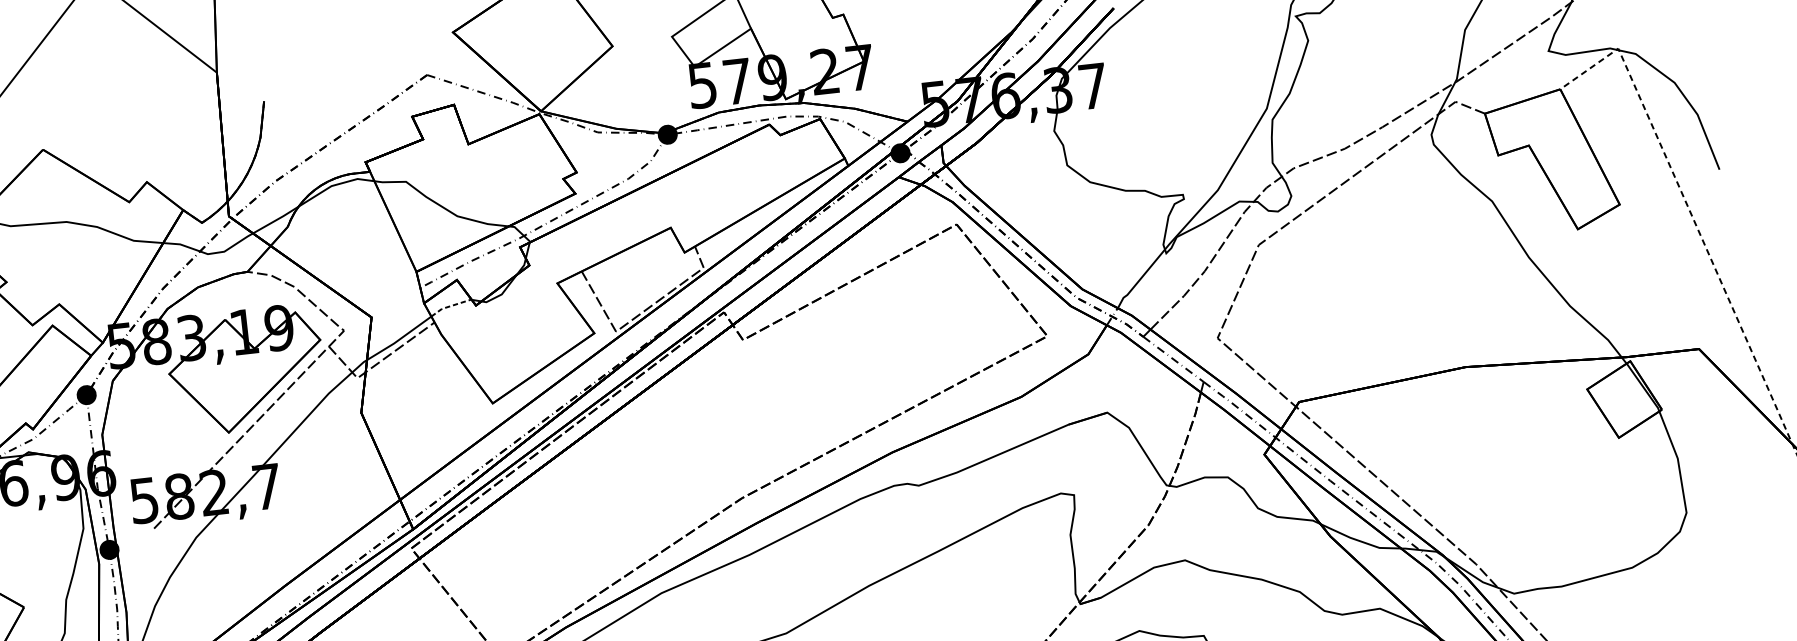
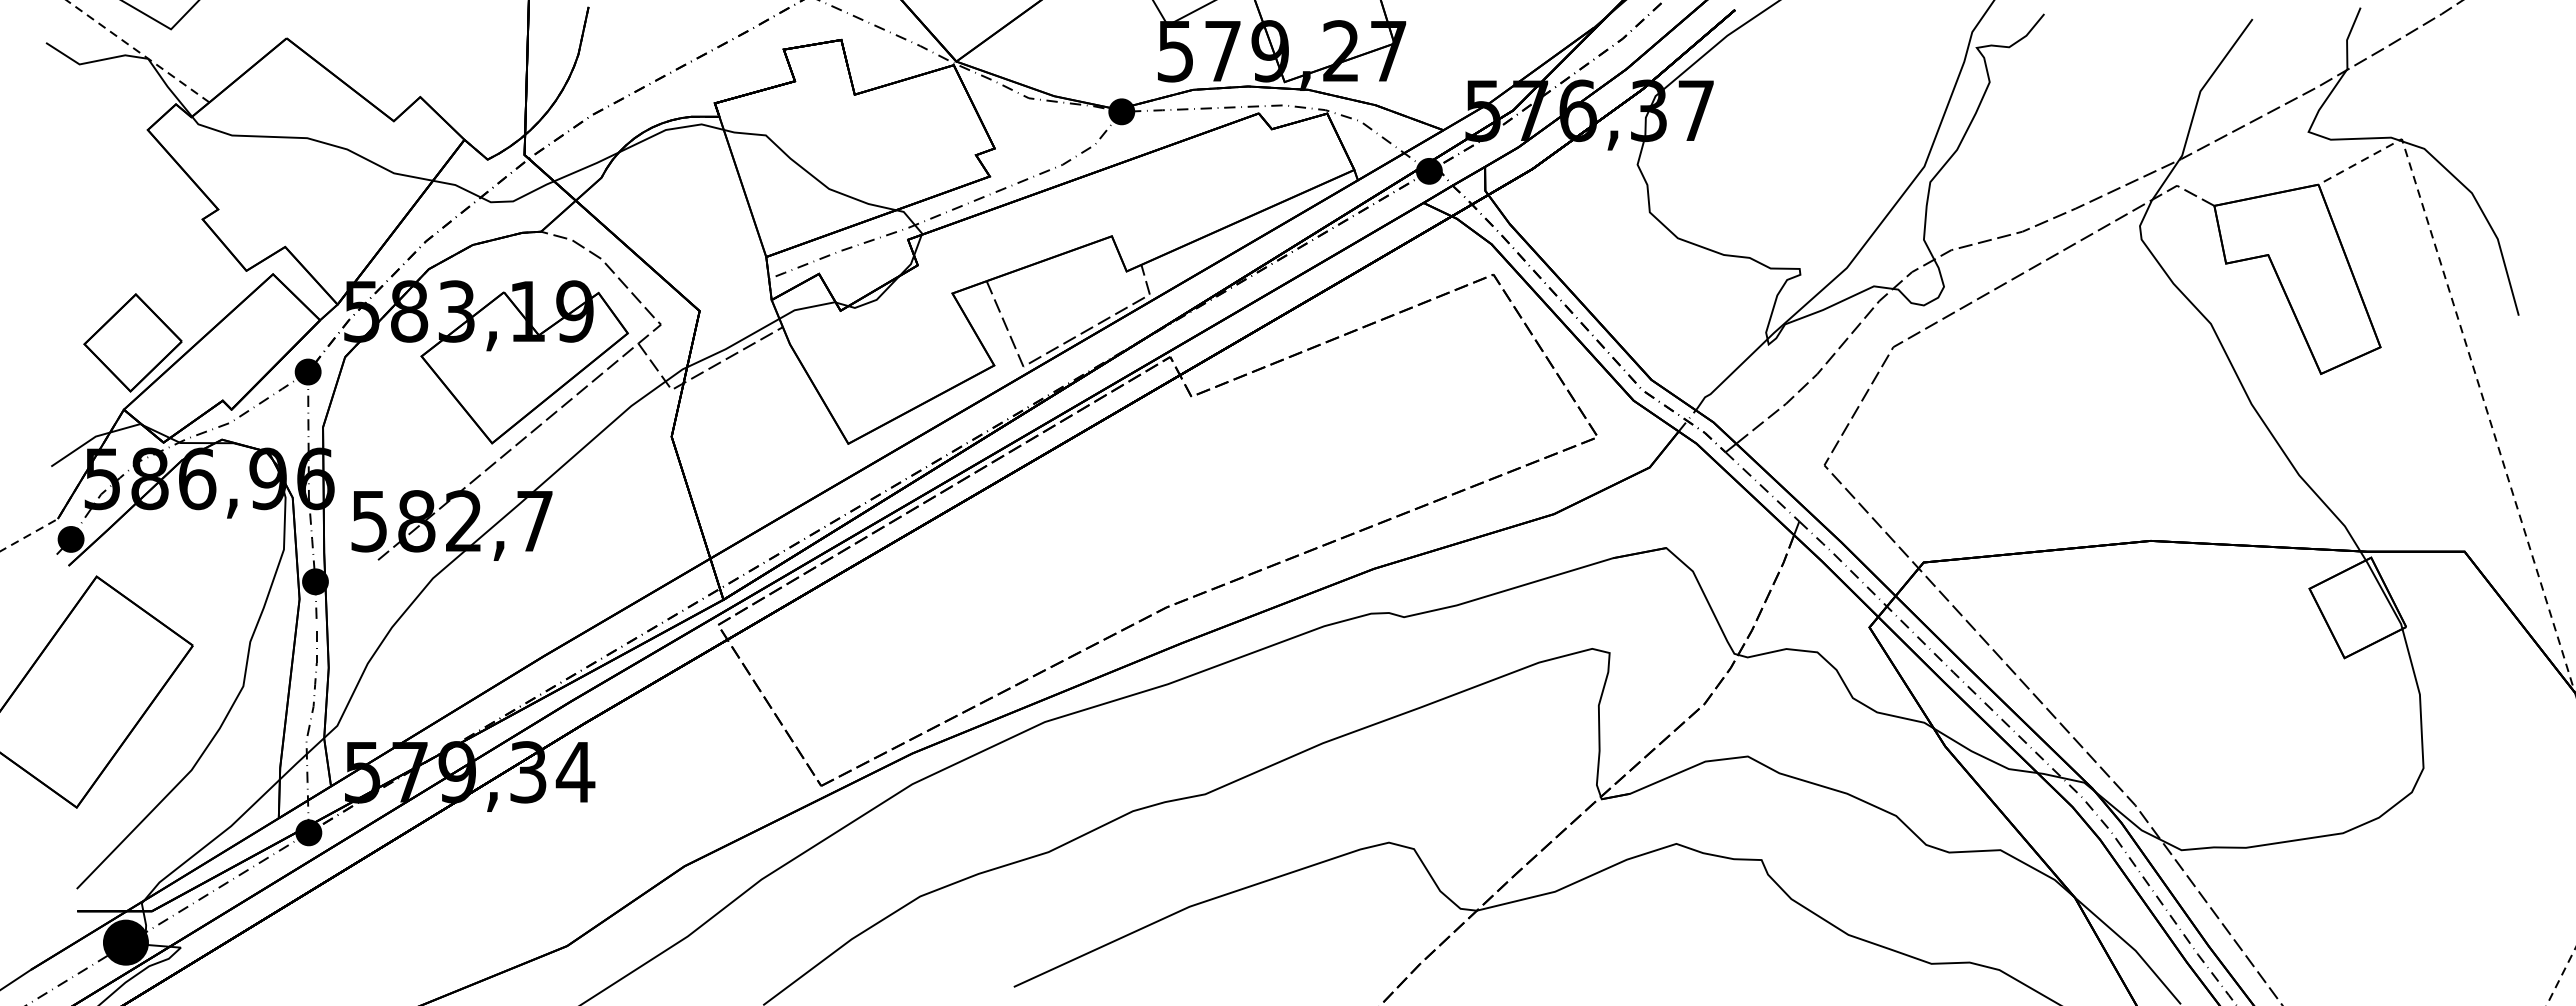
line: (451, 305) -> (807, 307), dashed -> solid

